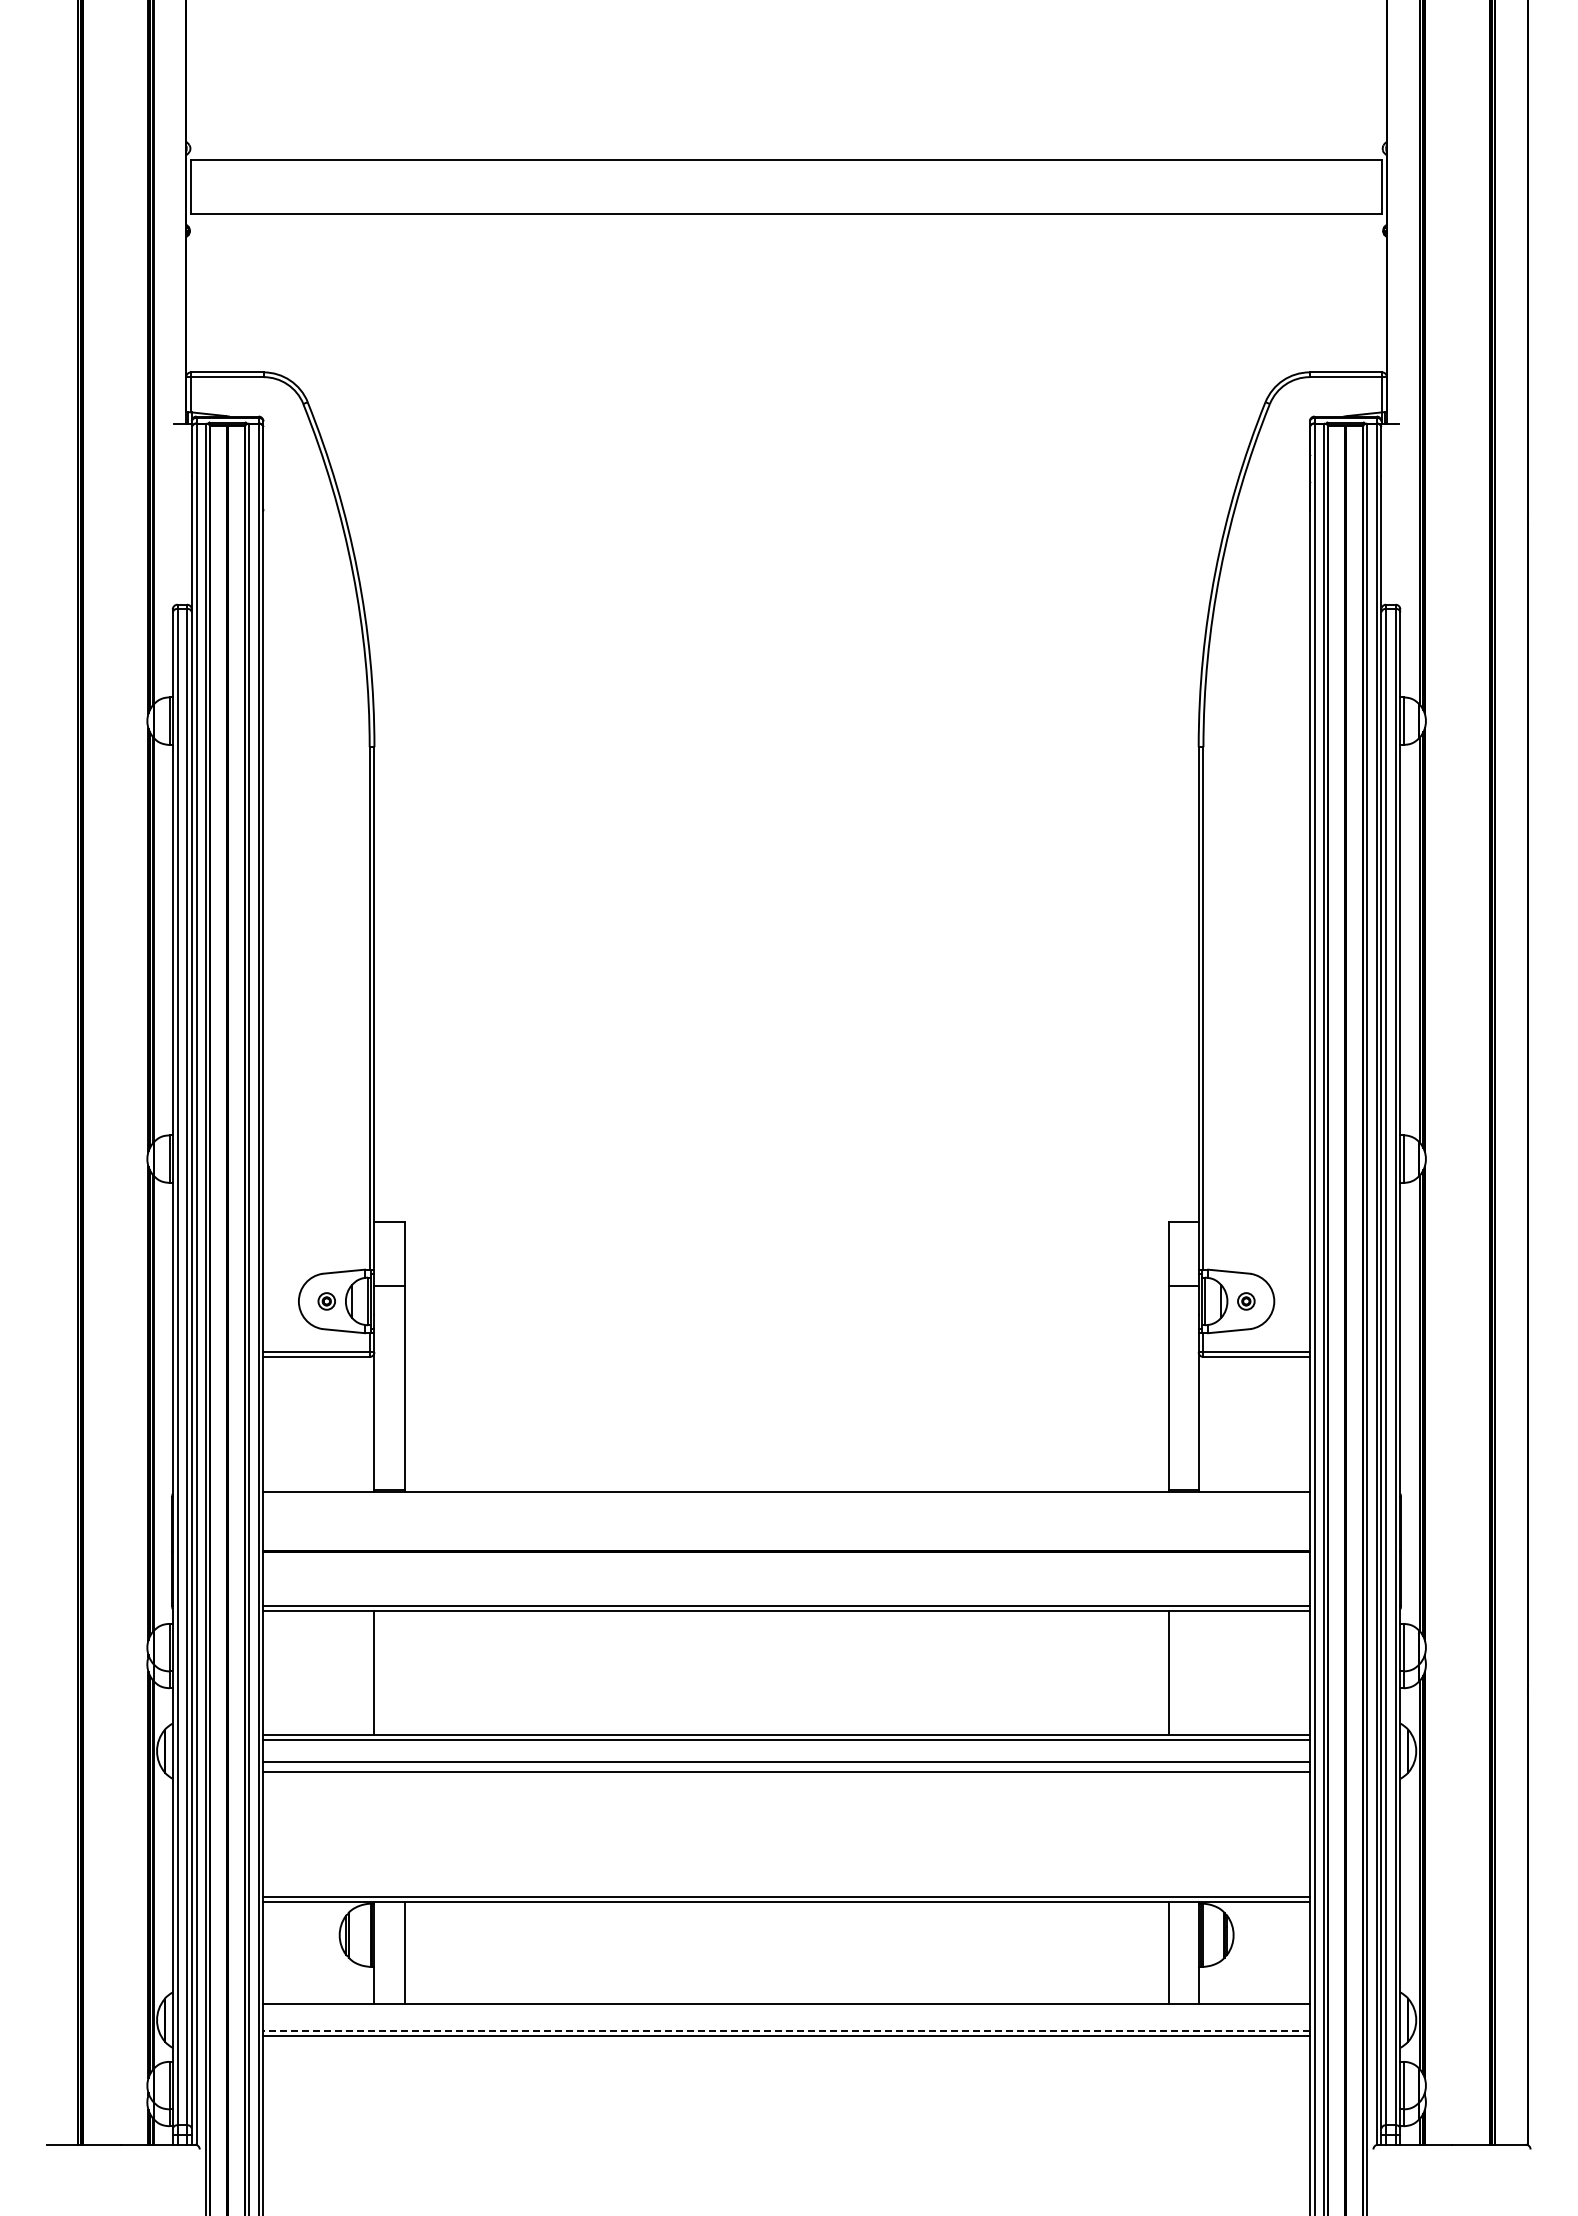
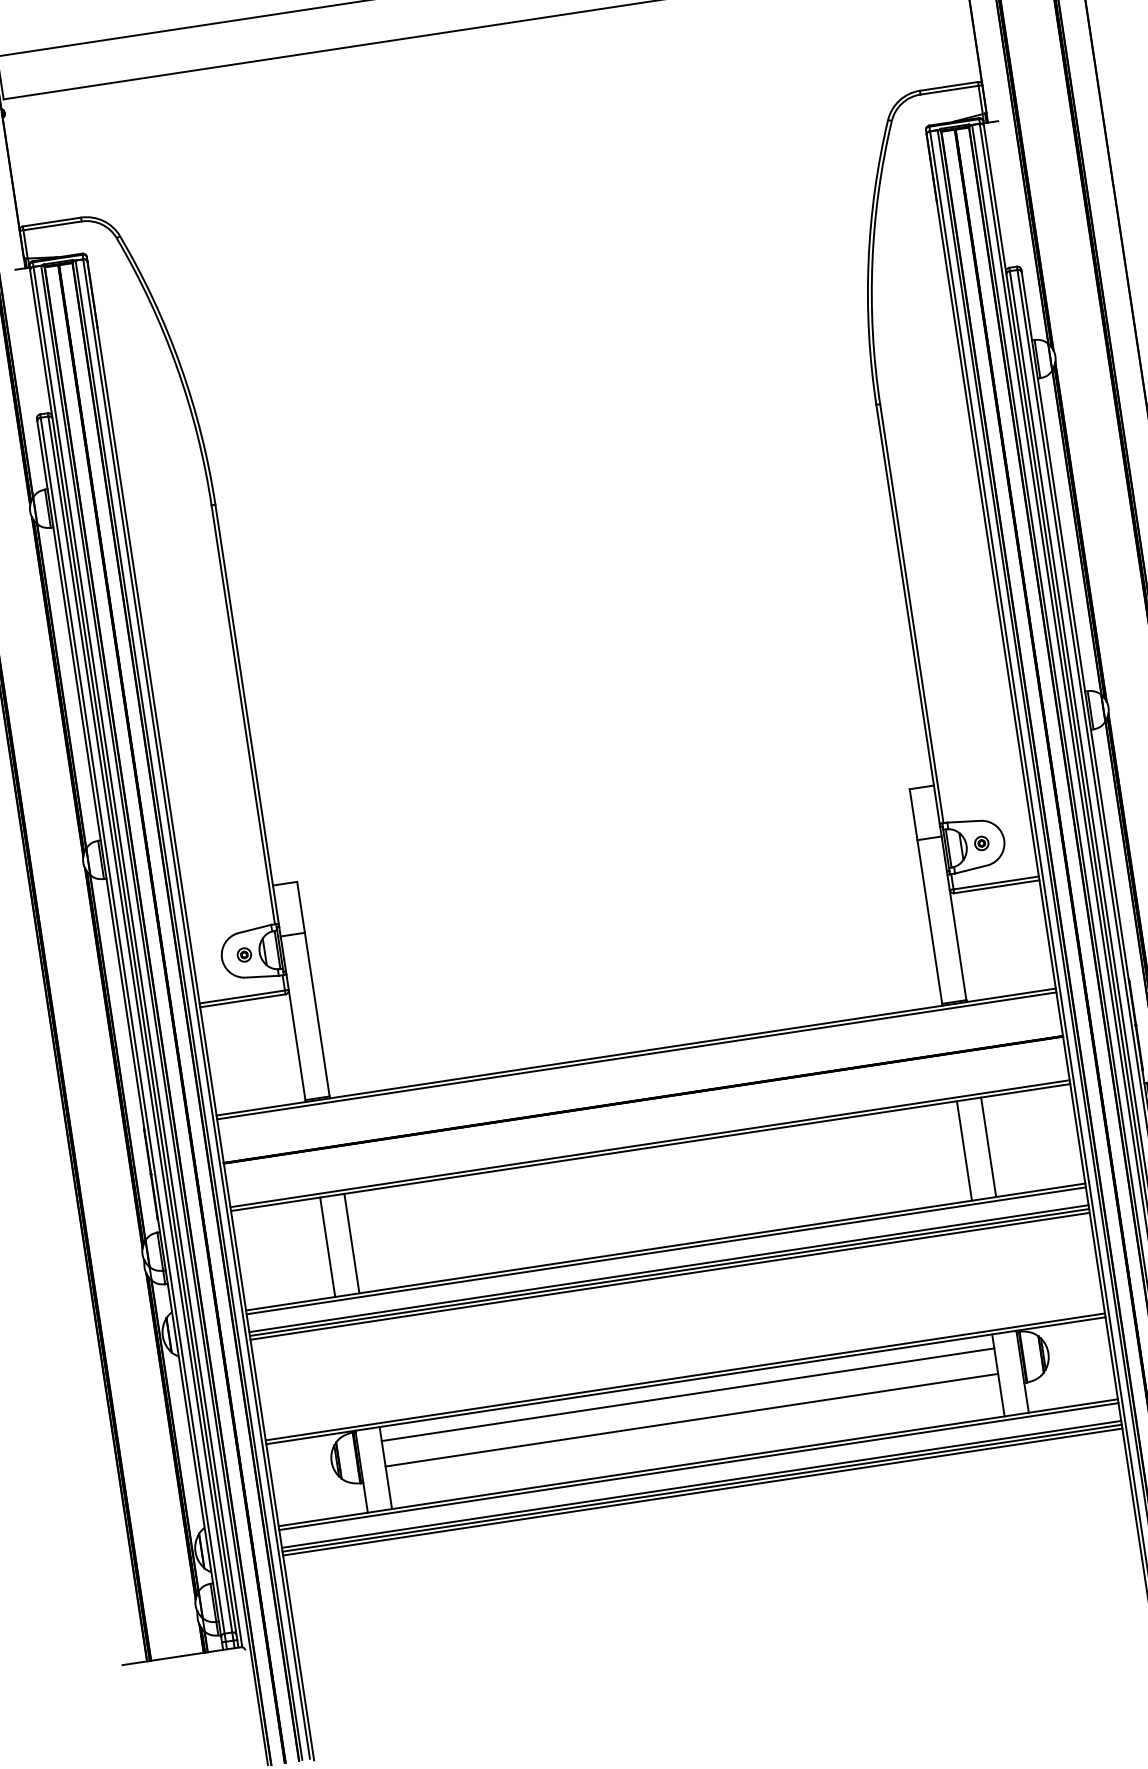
line: (786, 1496) -> (636, 1055), added
line: (404, 1673) -> (351, 1243), added
line: (1198, 1673) -> (988, 1147), added
line: (786, 1766) -> (669, 1272), added
line: (786, 1919) -> (687, 1394), added
line: (786, 1951) -> (691, 1420), added
line: (786, 2008) -> (698, 1466), added
line: (786, 2031) -> (701, 1484), dashed -> solid
line: (786, 2040) -> (702, 1491), added

